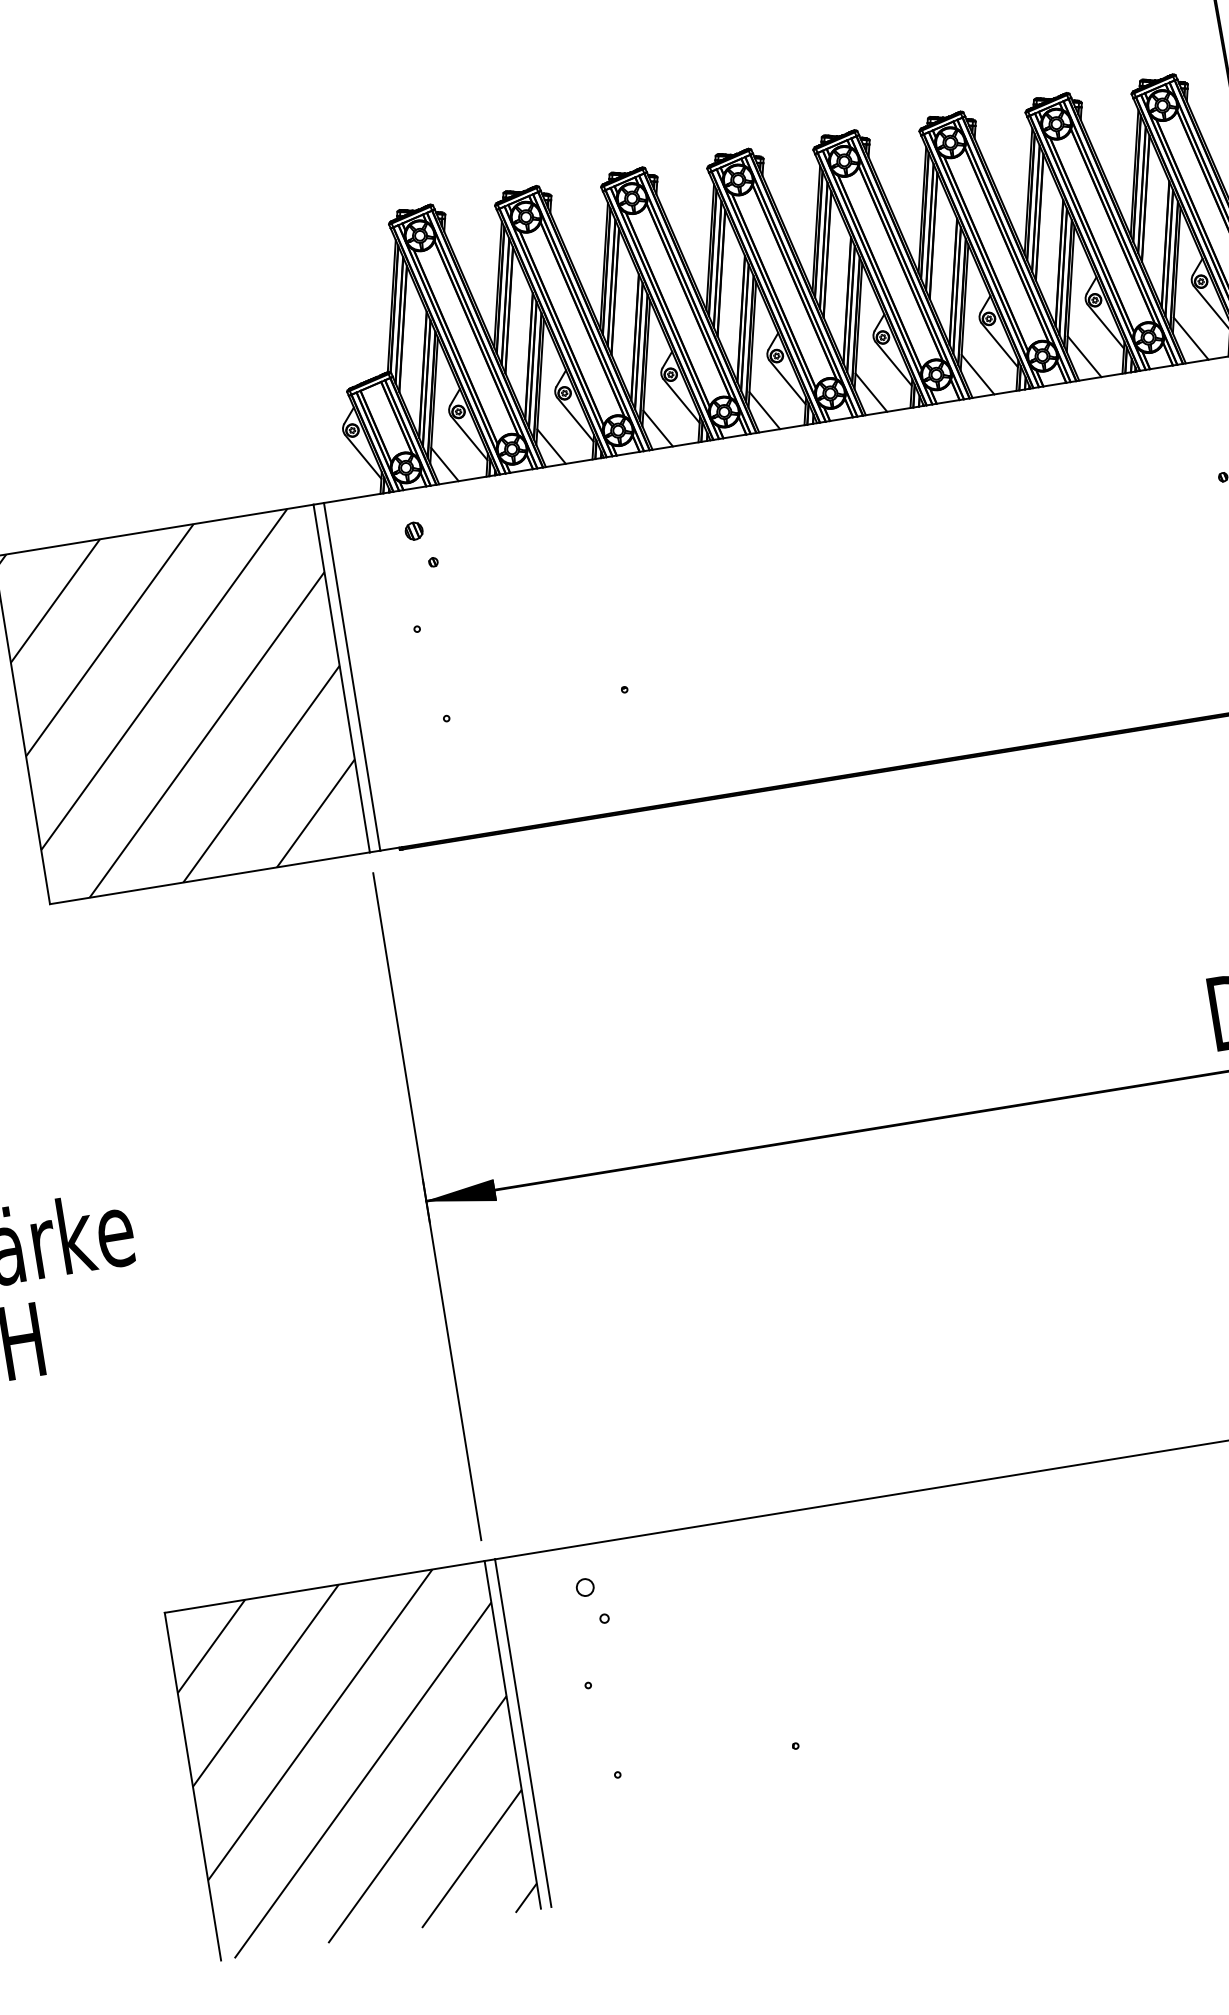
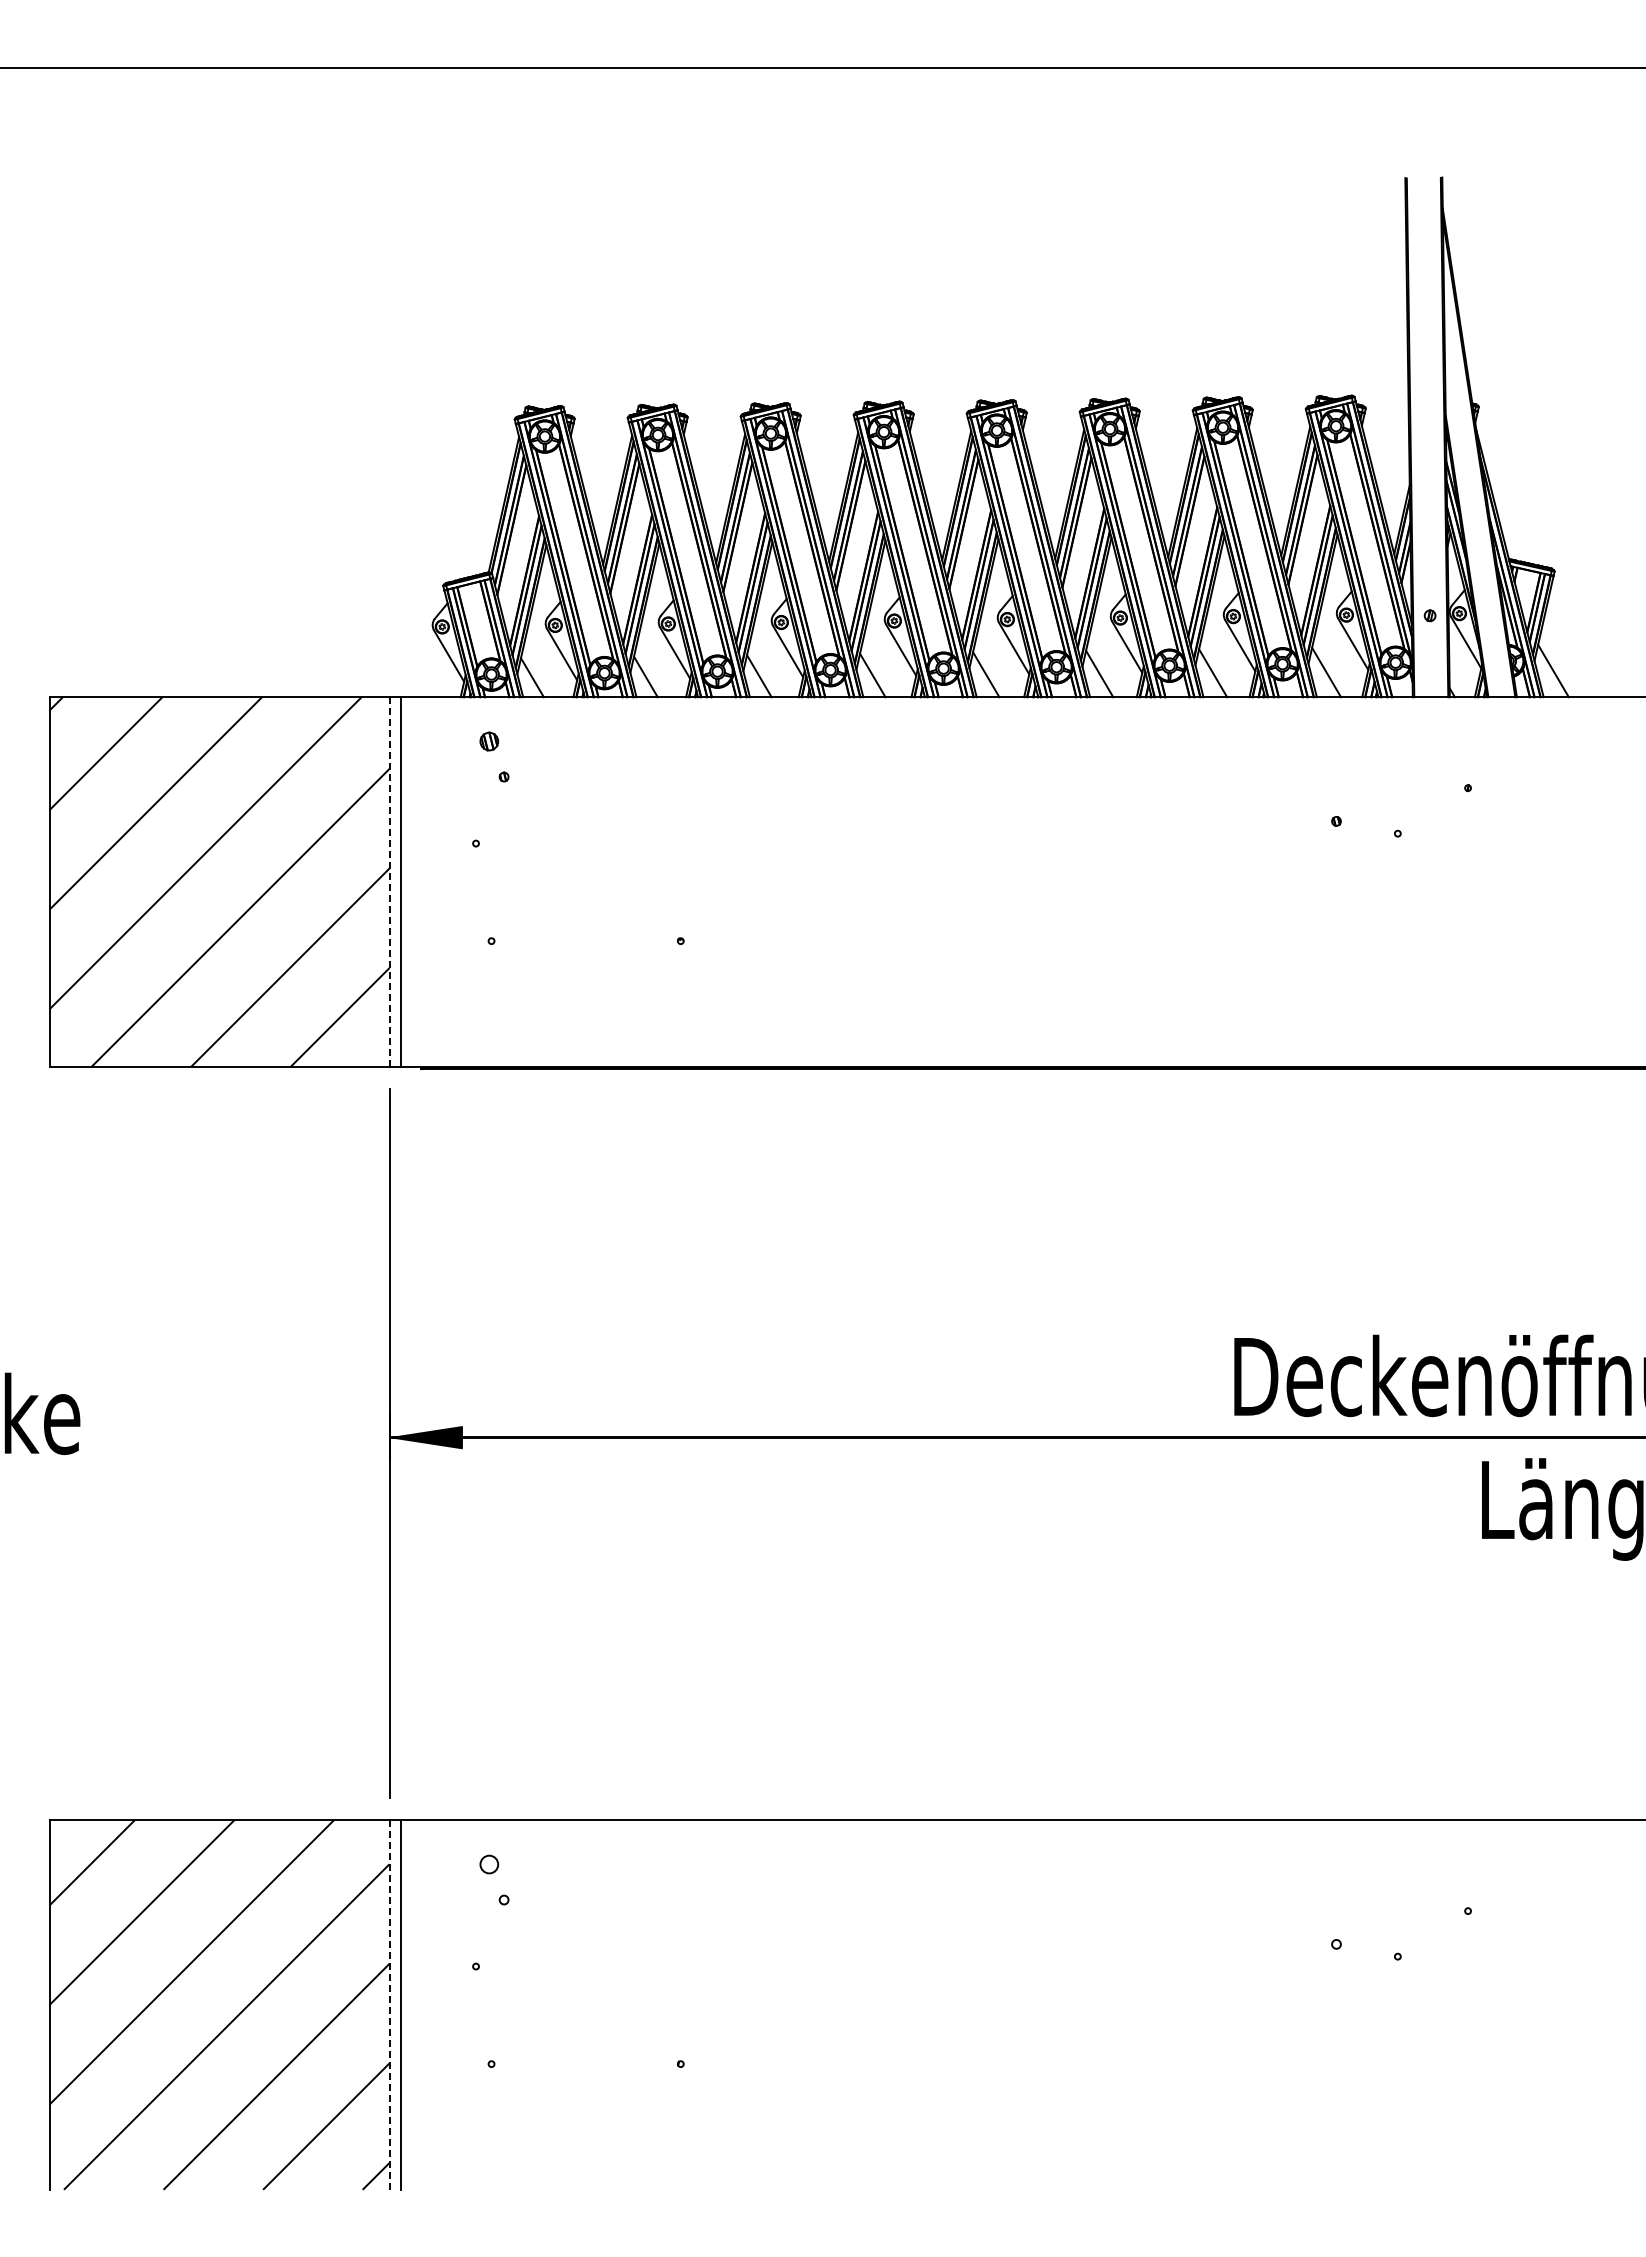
line: (341, 678) -> (389, 882), solid -> dashed
line: (512, 1735) -> (389, 2005), solid -> dashed

